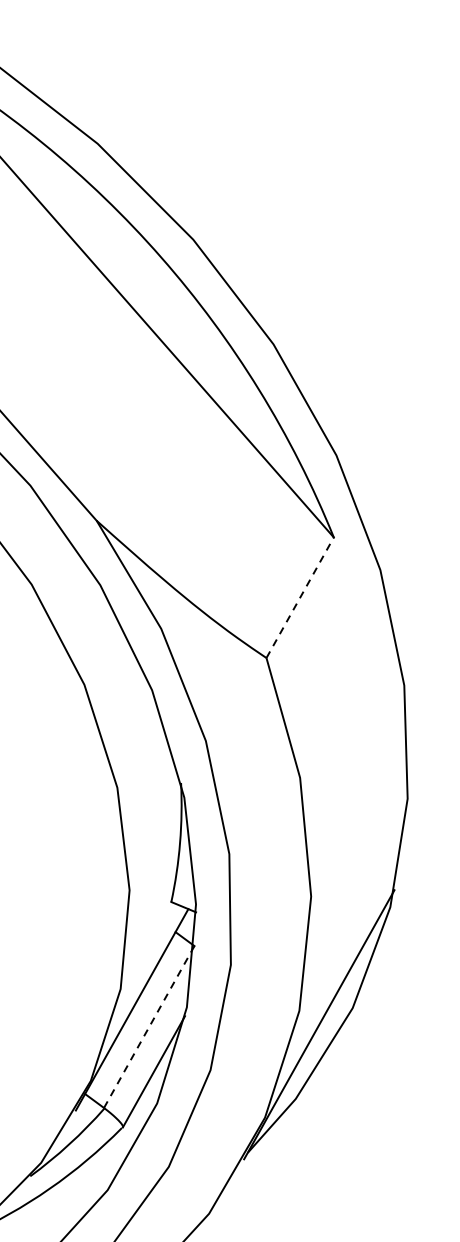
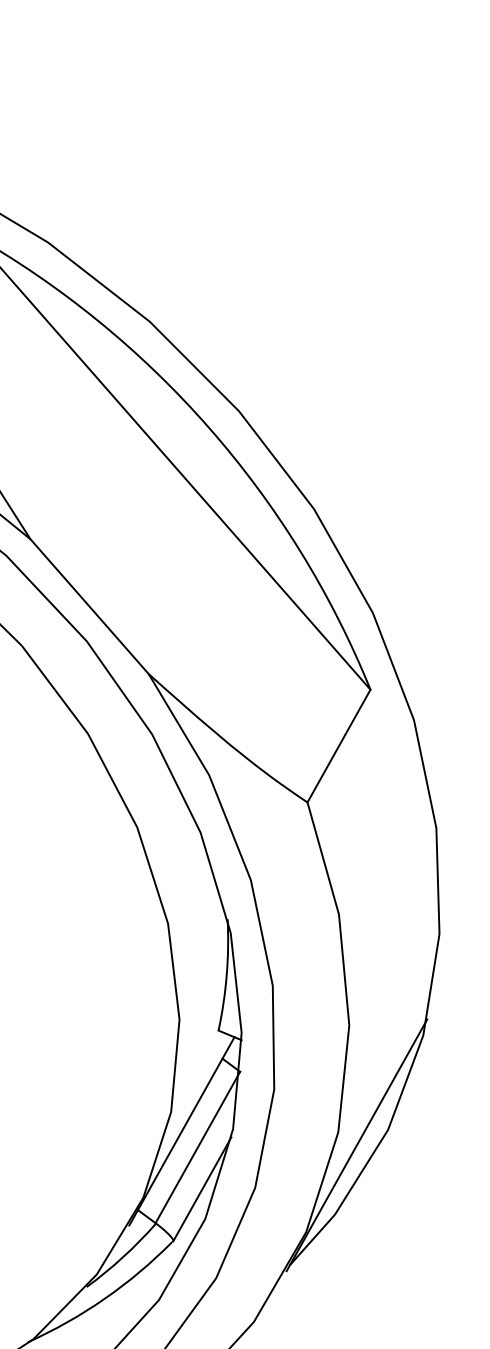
line: (300, 598) -> (339, 746), dashed -> solid
line: (148, 1027) -> (197, 1147), dashed -> solid

